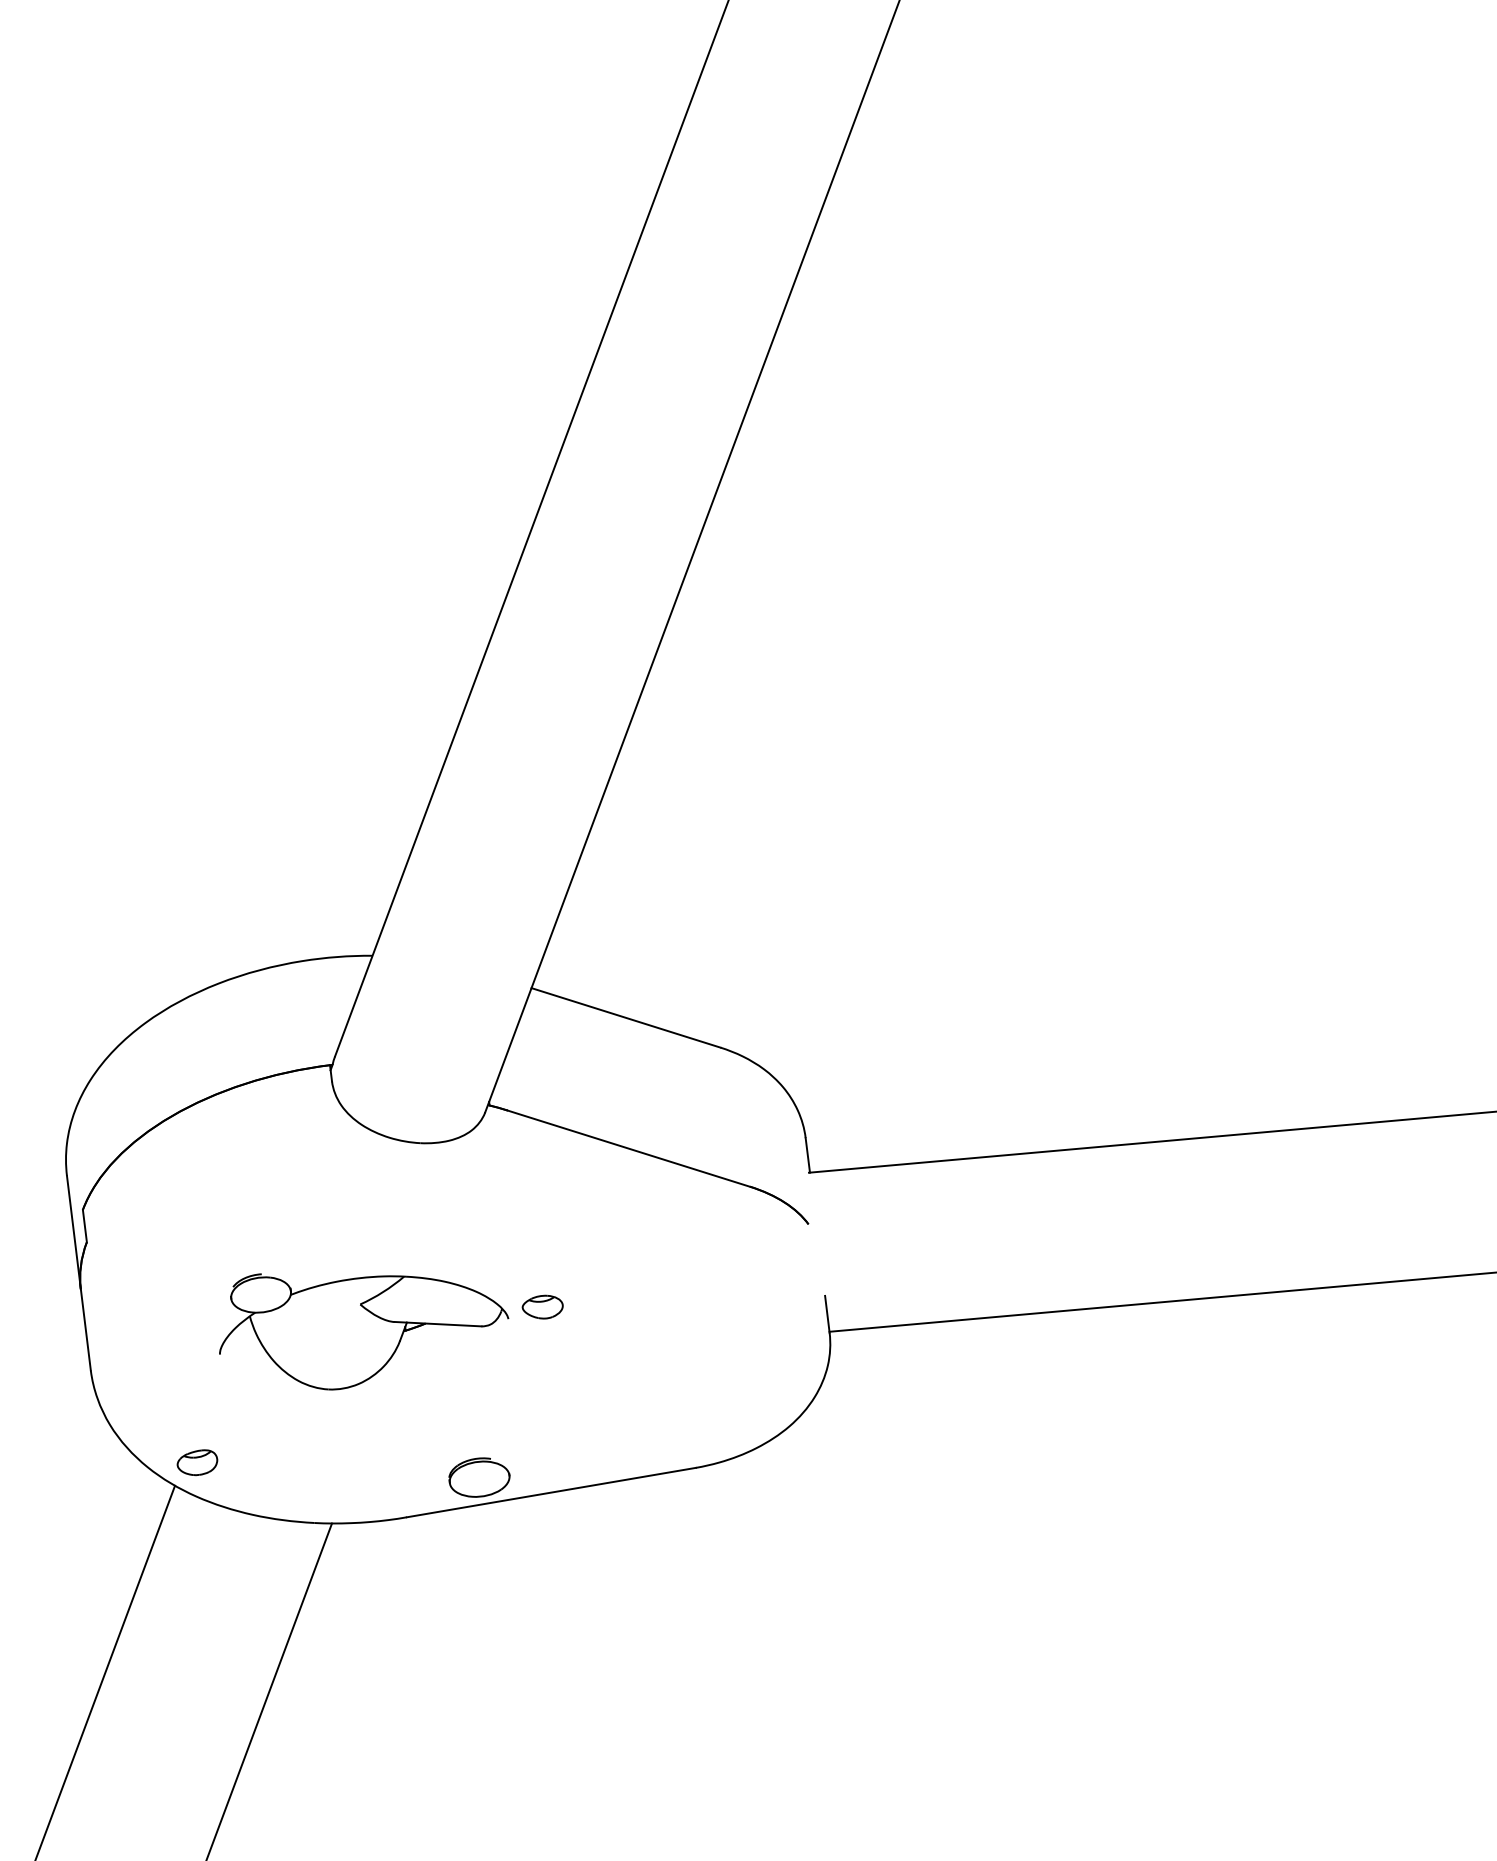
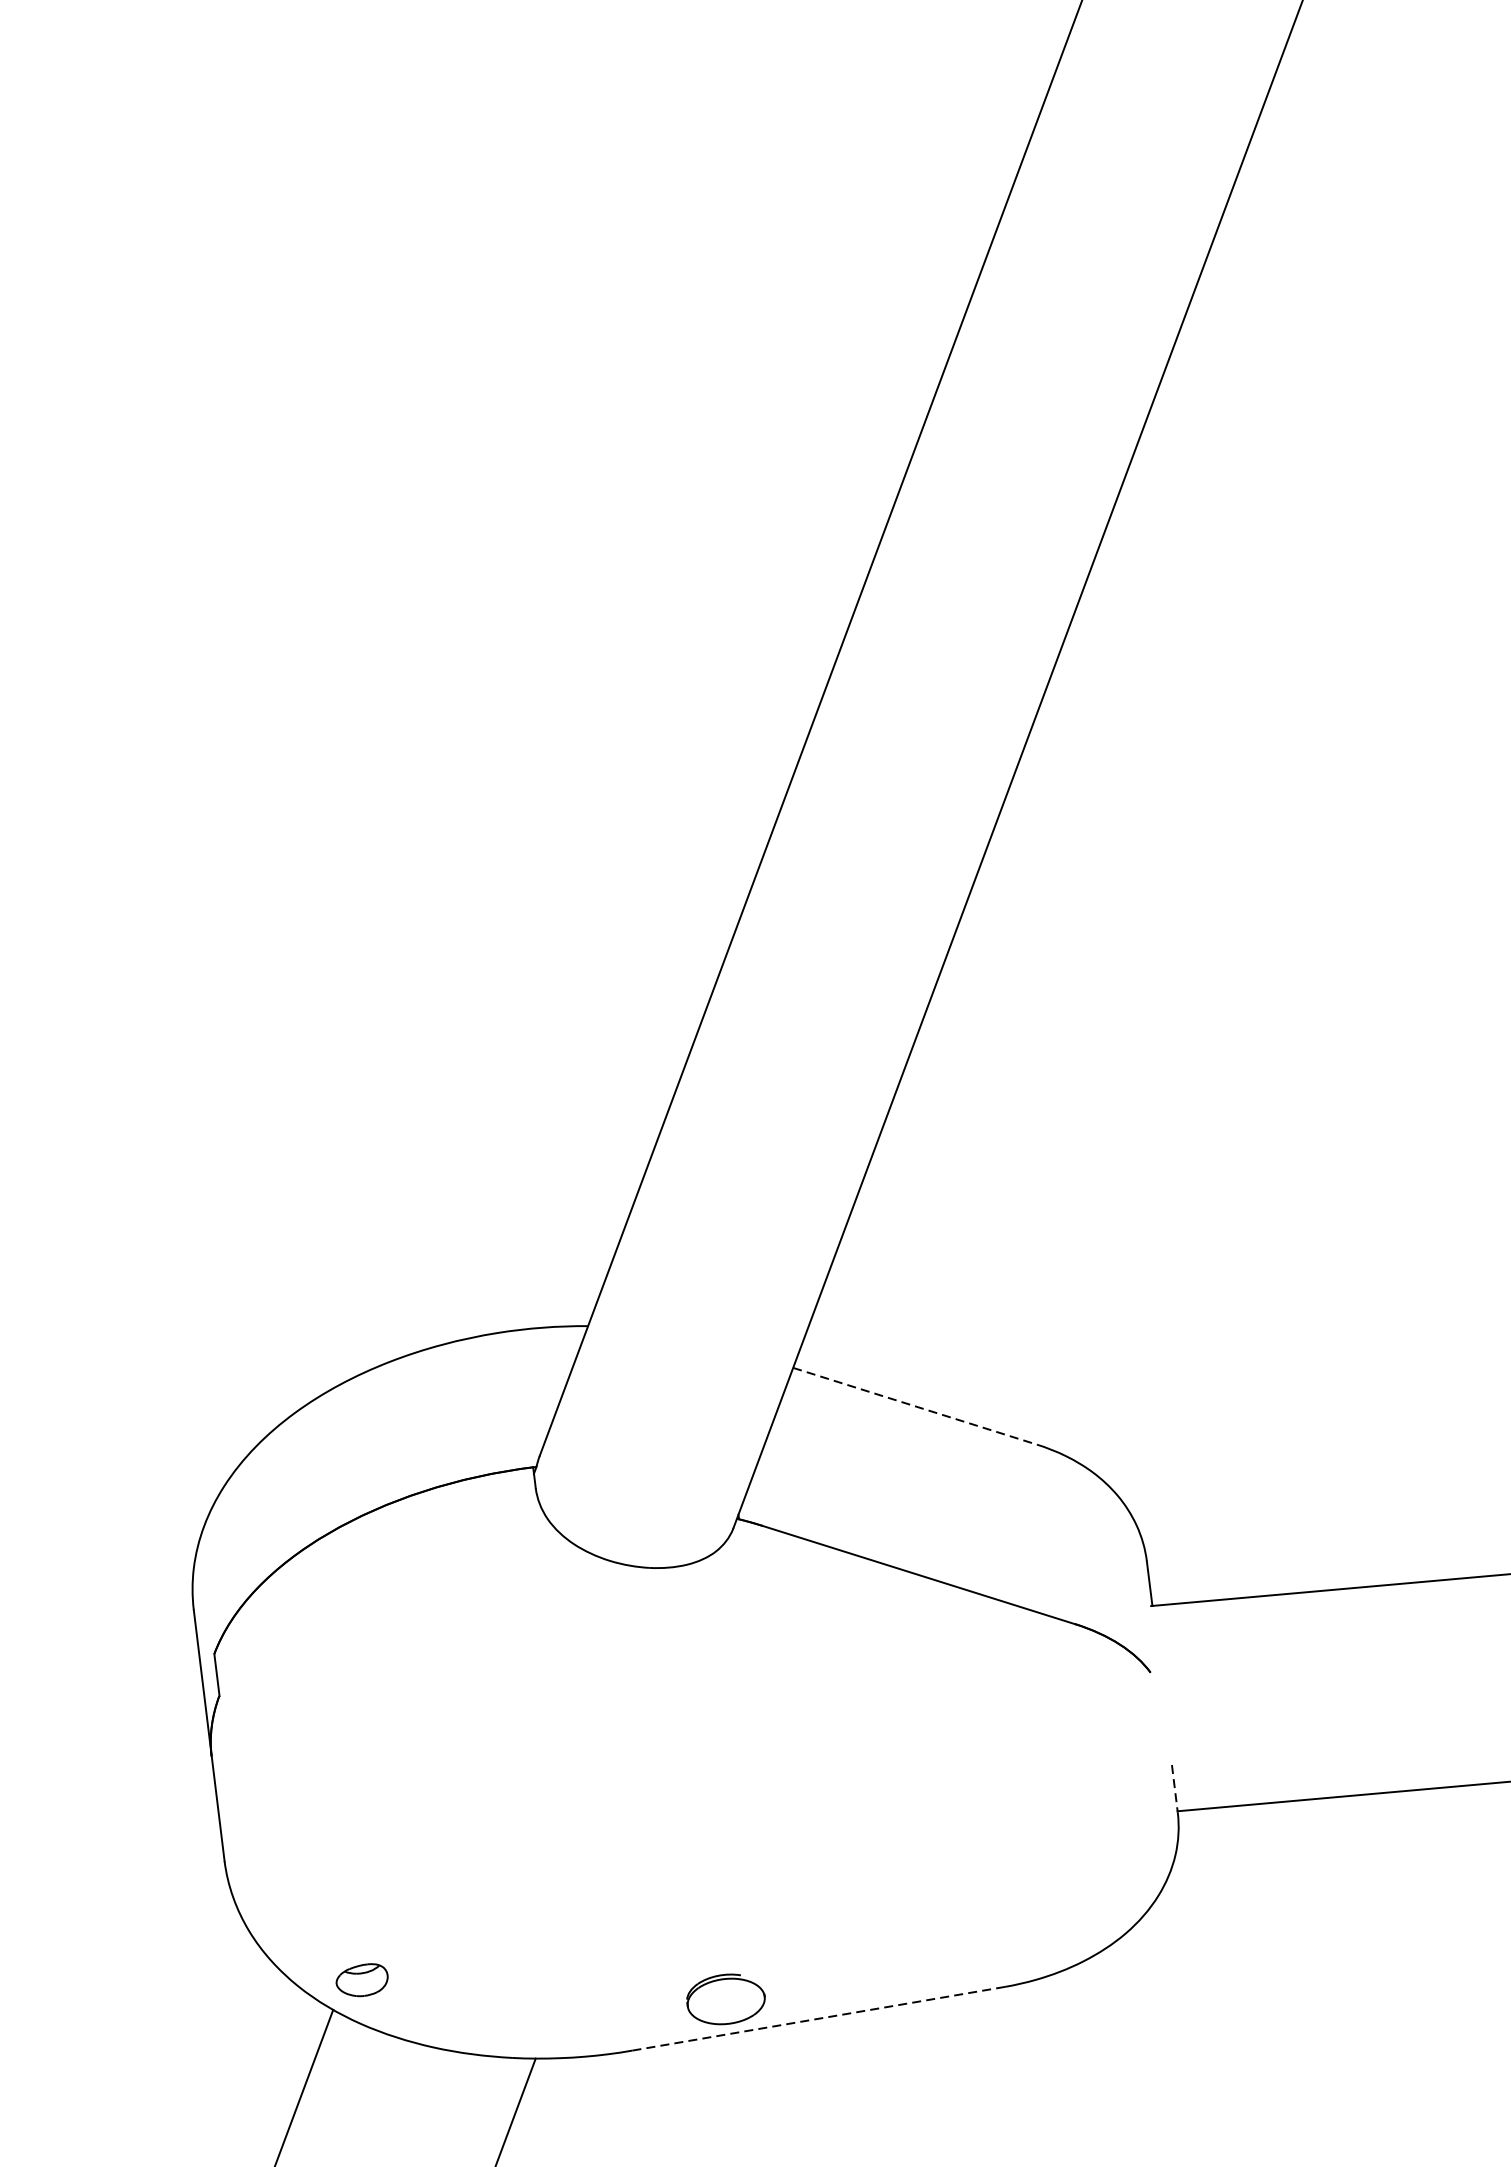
line: (626, 1018) -> (915, 1407), solid -> dashed
part: (542, 1306) -> (807, 1778), removed
line: (827, 1314) -> (1175, 1788), solid -> dashed
part: (364, 1331) -> (577, 1810), removed
line: (551, 1492) -> (818, 2018), solid -> dashed

